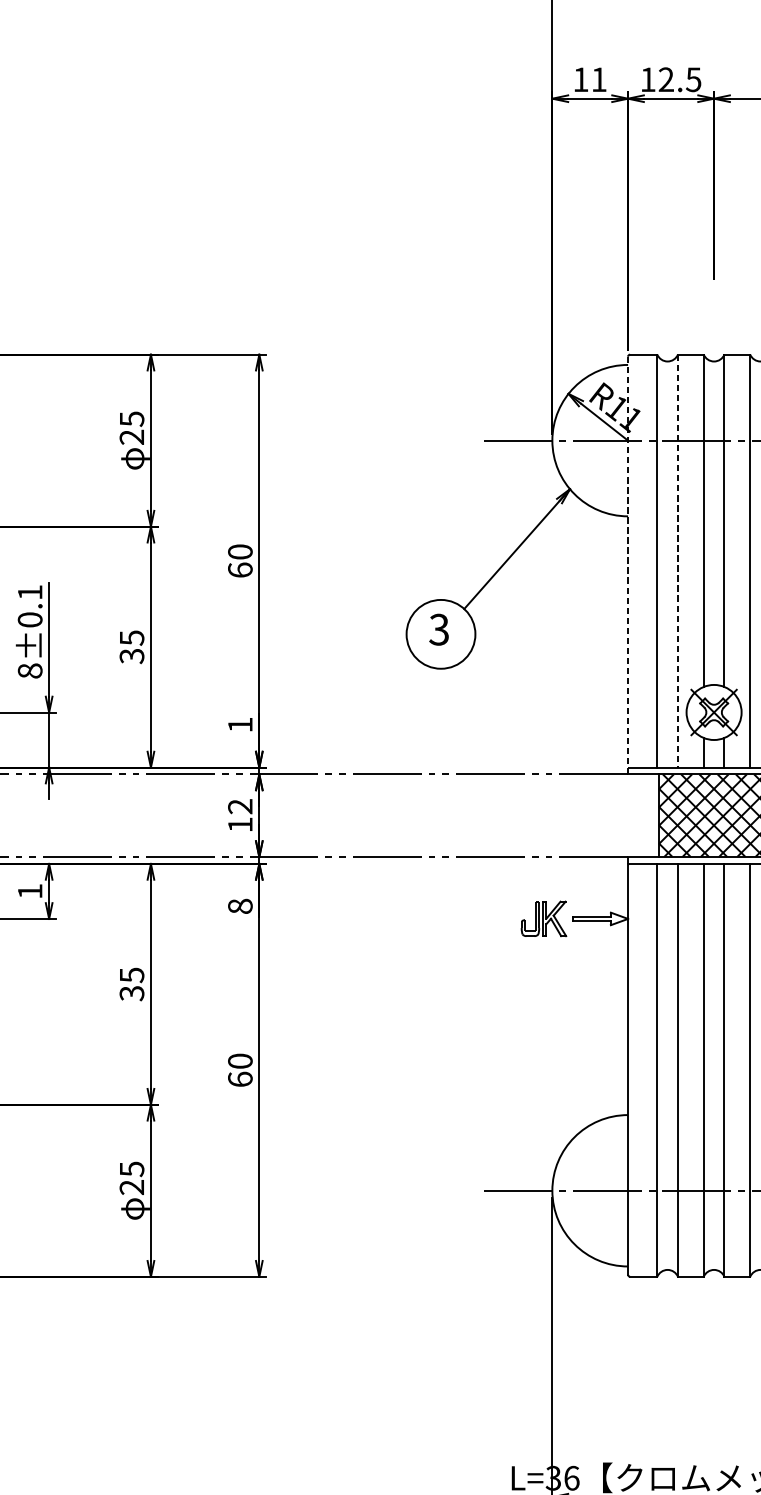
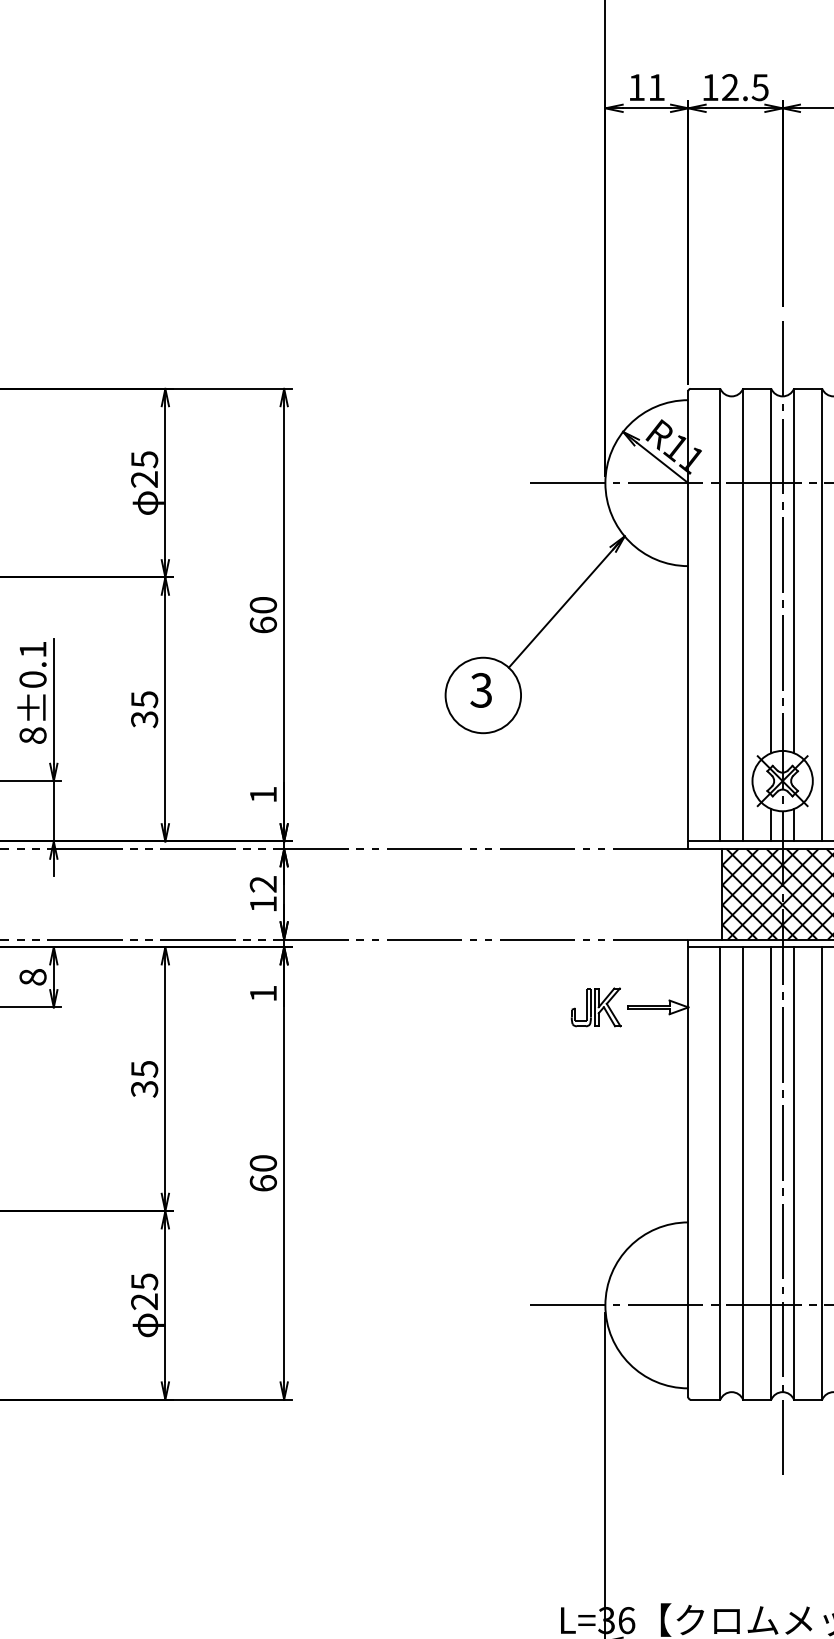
line: (678, 561) -> (743, 615), dashed -> solid
line: (628, 562) -> (688, 616), dashed -> solid
line: (713, 815) -> (782, 894), added
text: (29, 891) -> (32, 977), 1 -> 8
text: (240, 906) -> (263, 993), 8 -> 1

